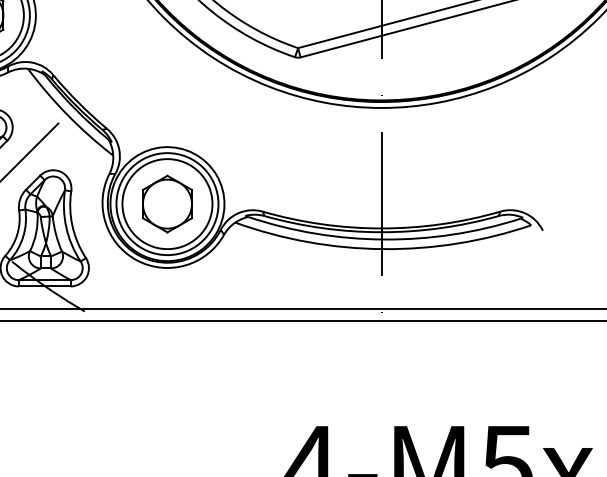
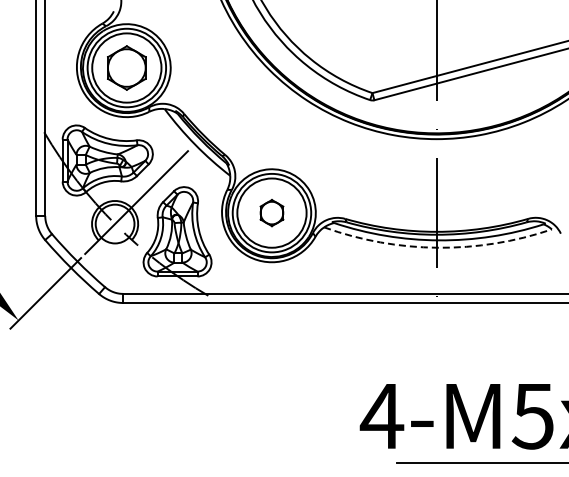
part: (166, 203) -> (271, 212), size x0.6
arc: (382, 248) -> (437, 247), solid -> dashed

